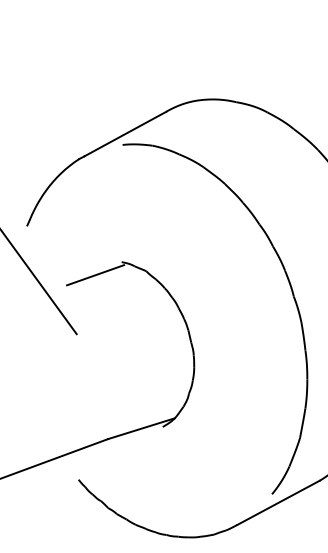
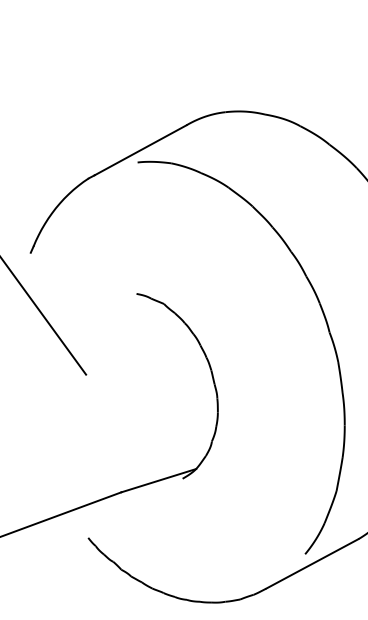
line: (95, 275) -> (107, 308), removed

